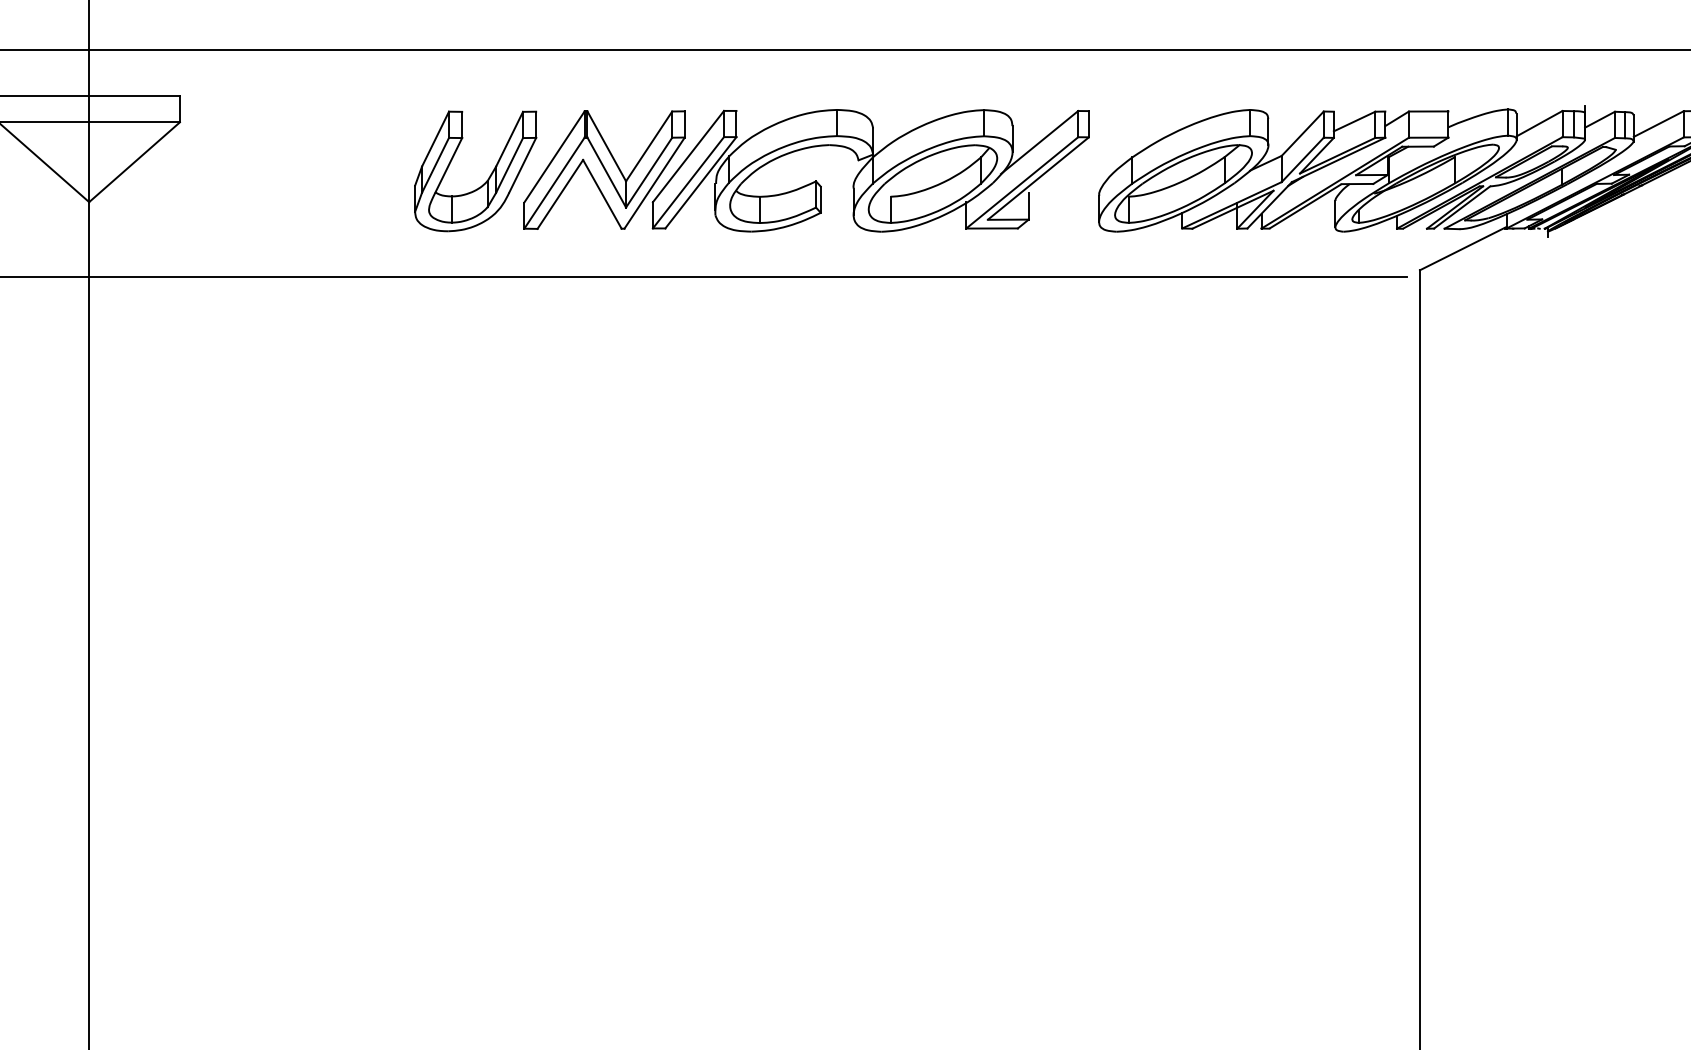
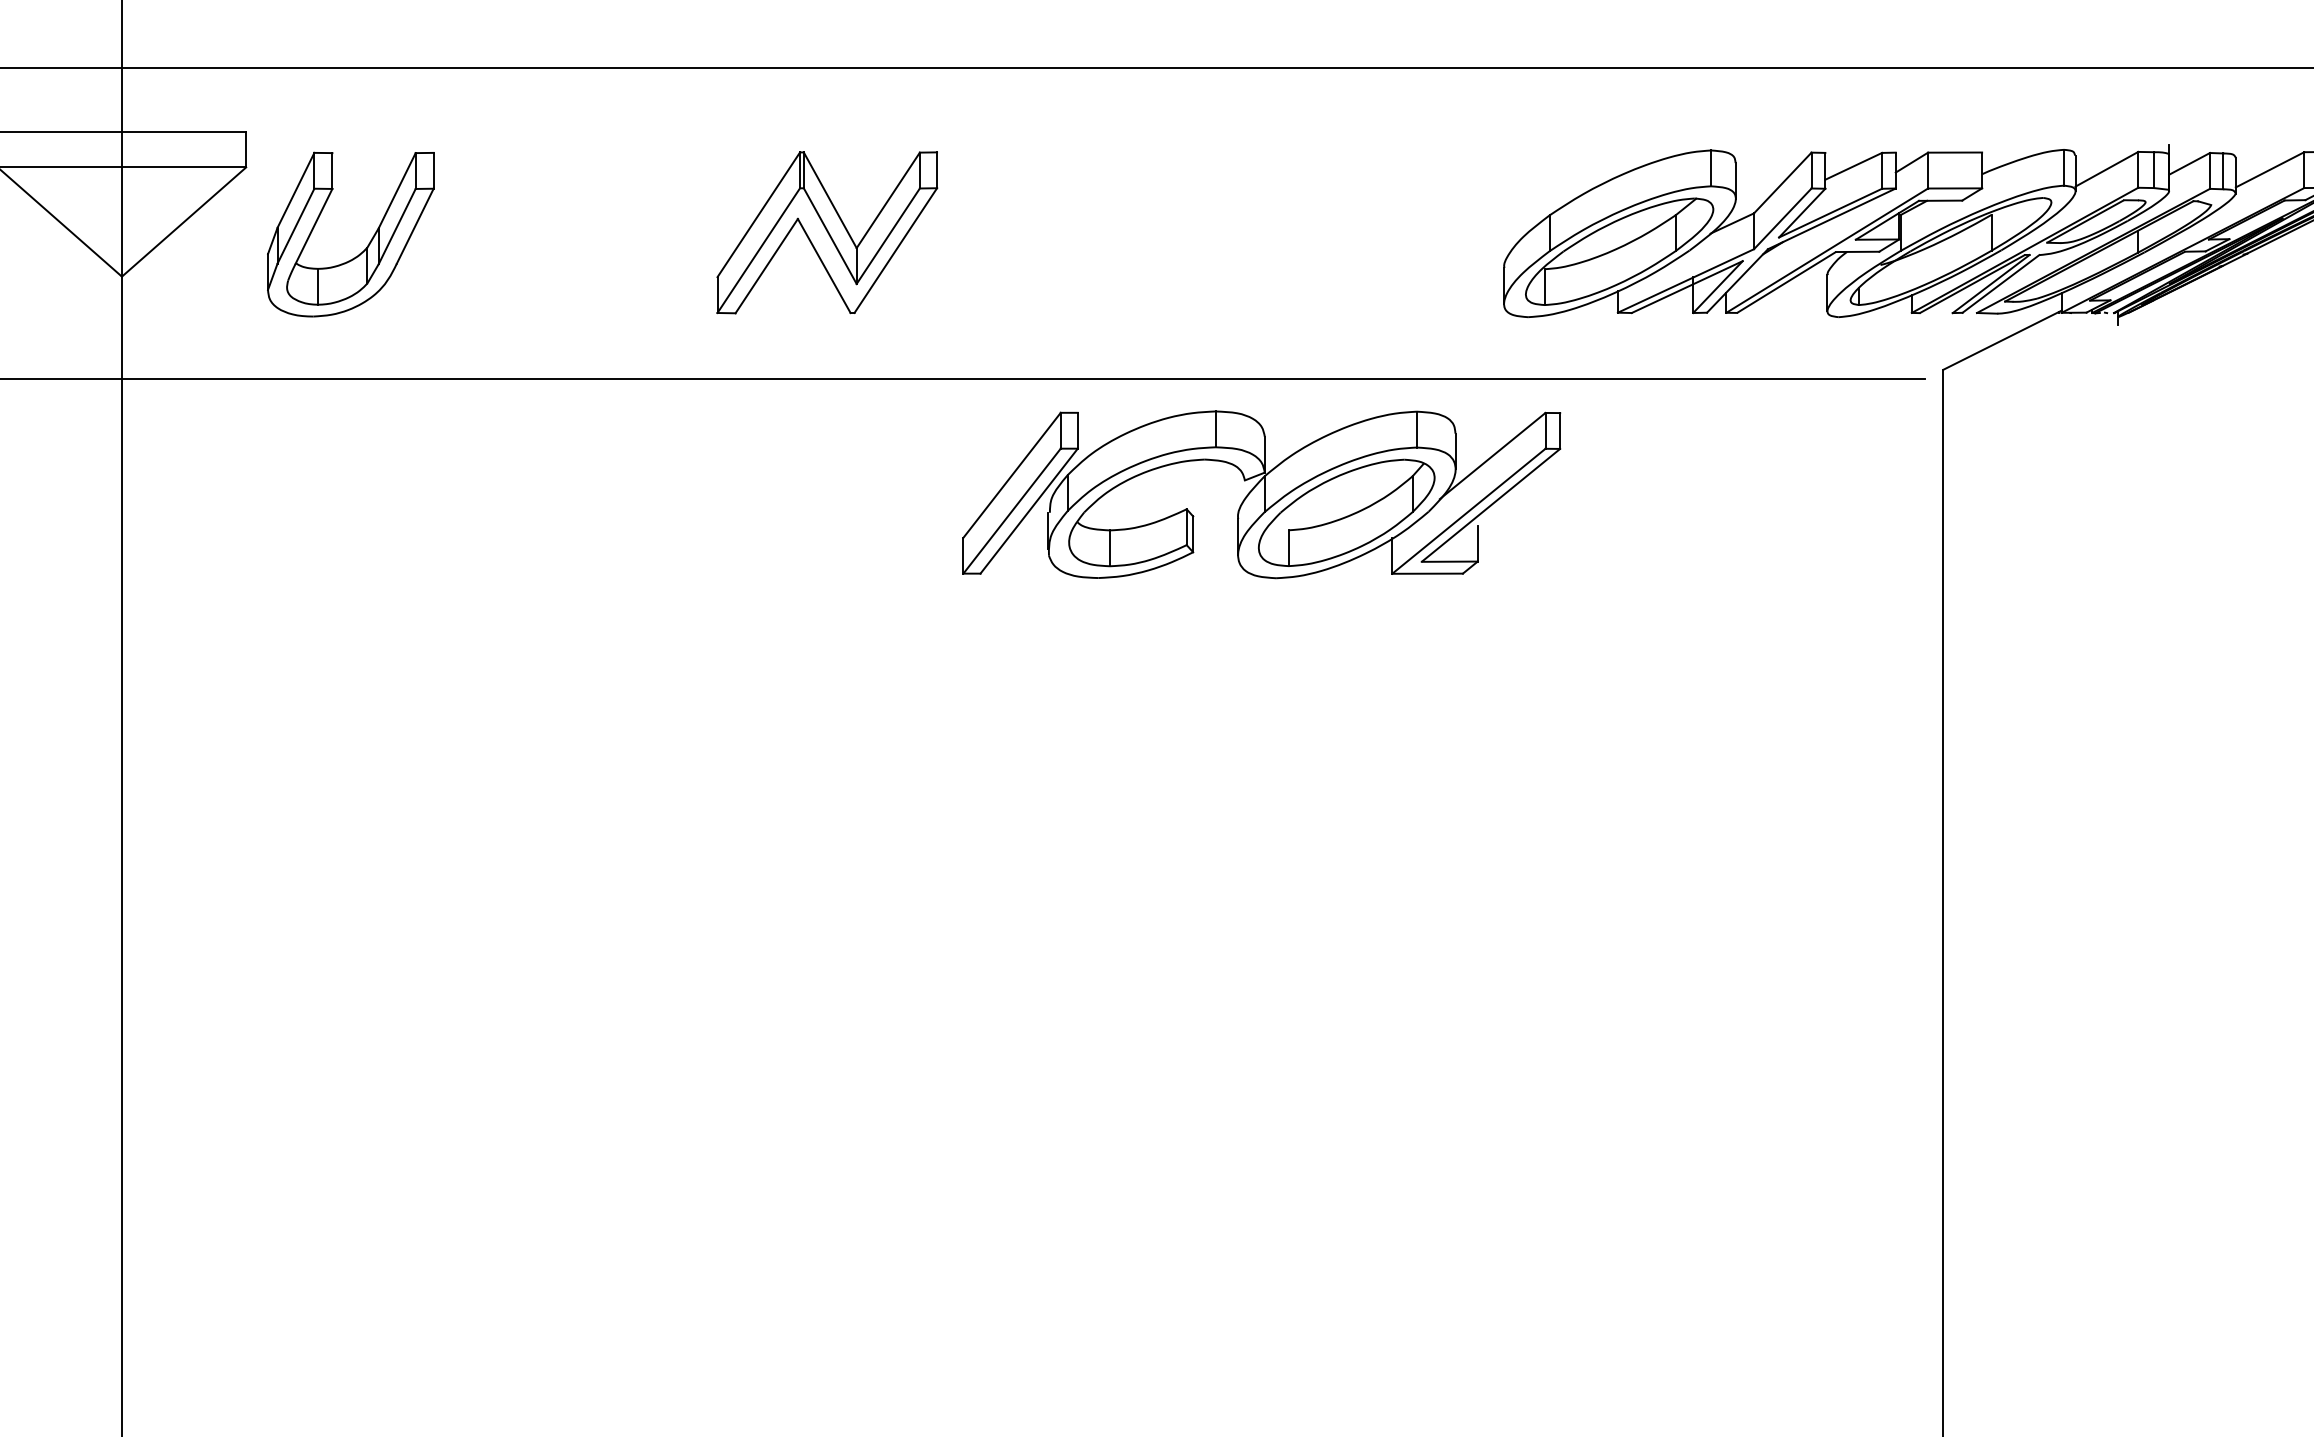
part: (870, 170) -> (1261, 494), moved
part: (488, 177) -> (368, 243), moved

